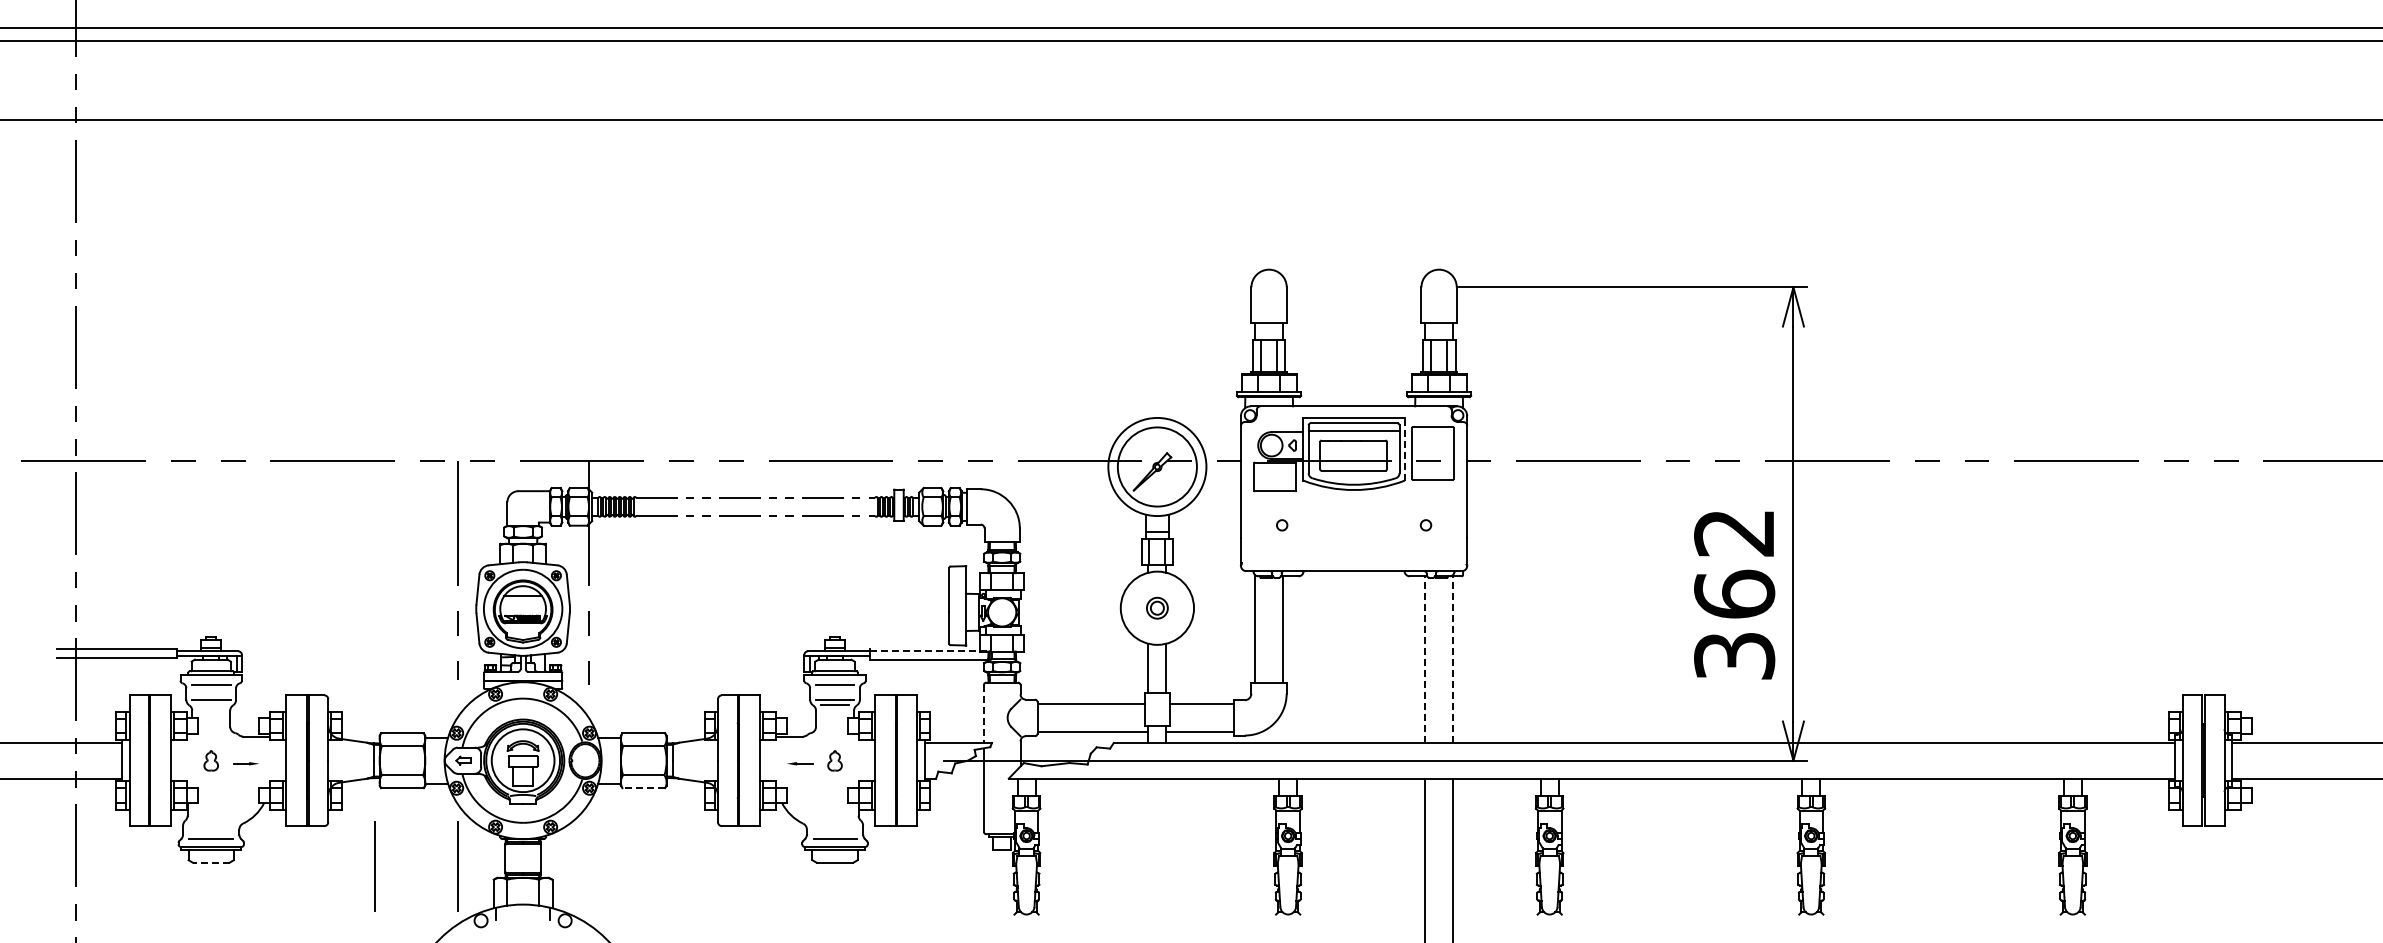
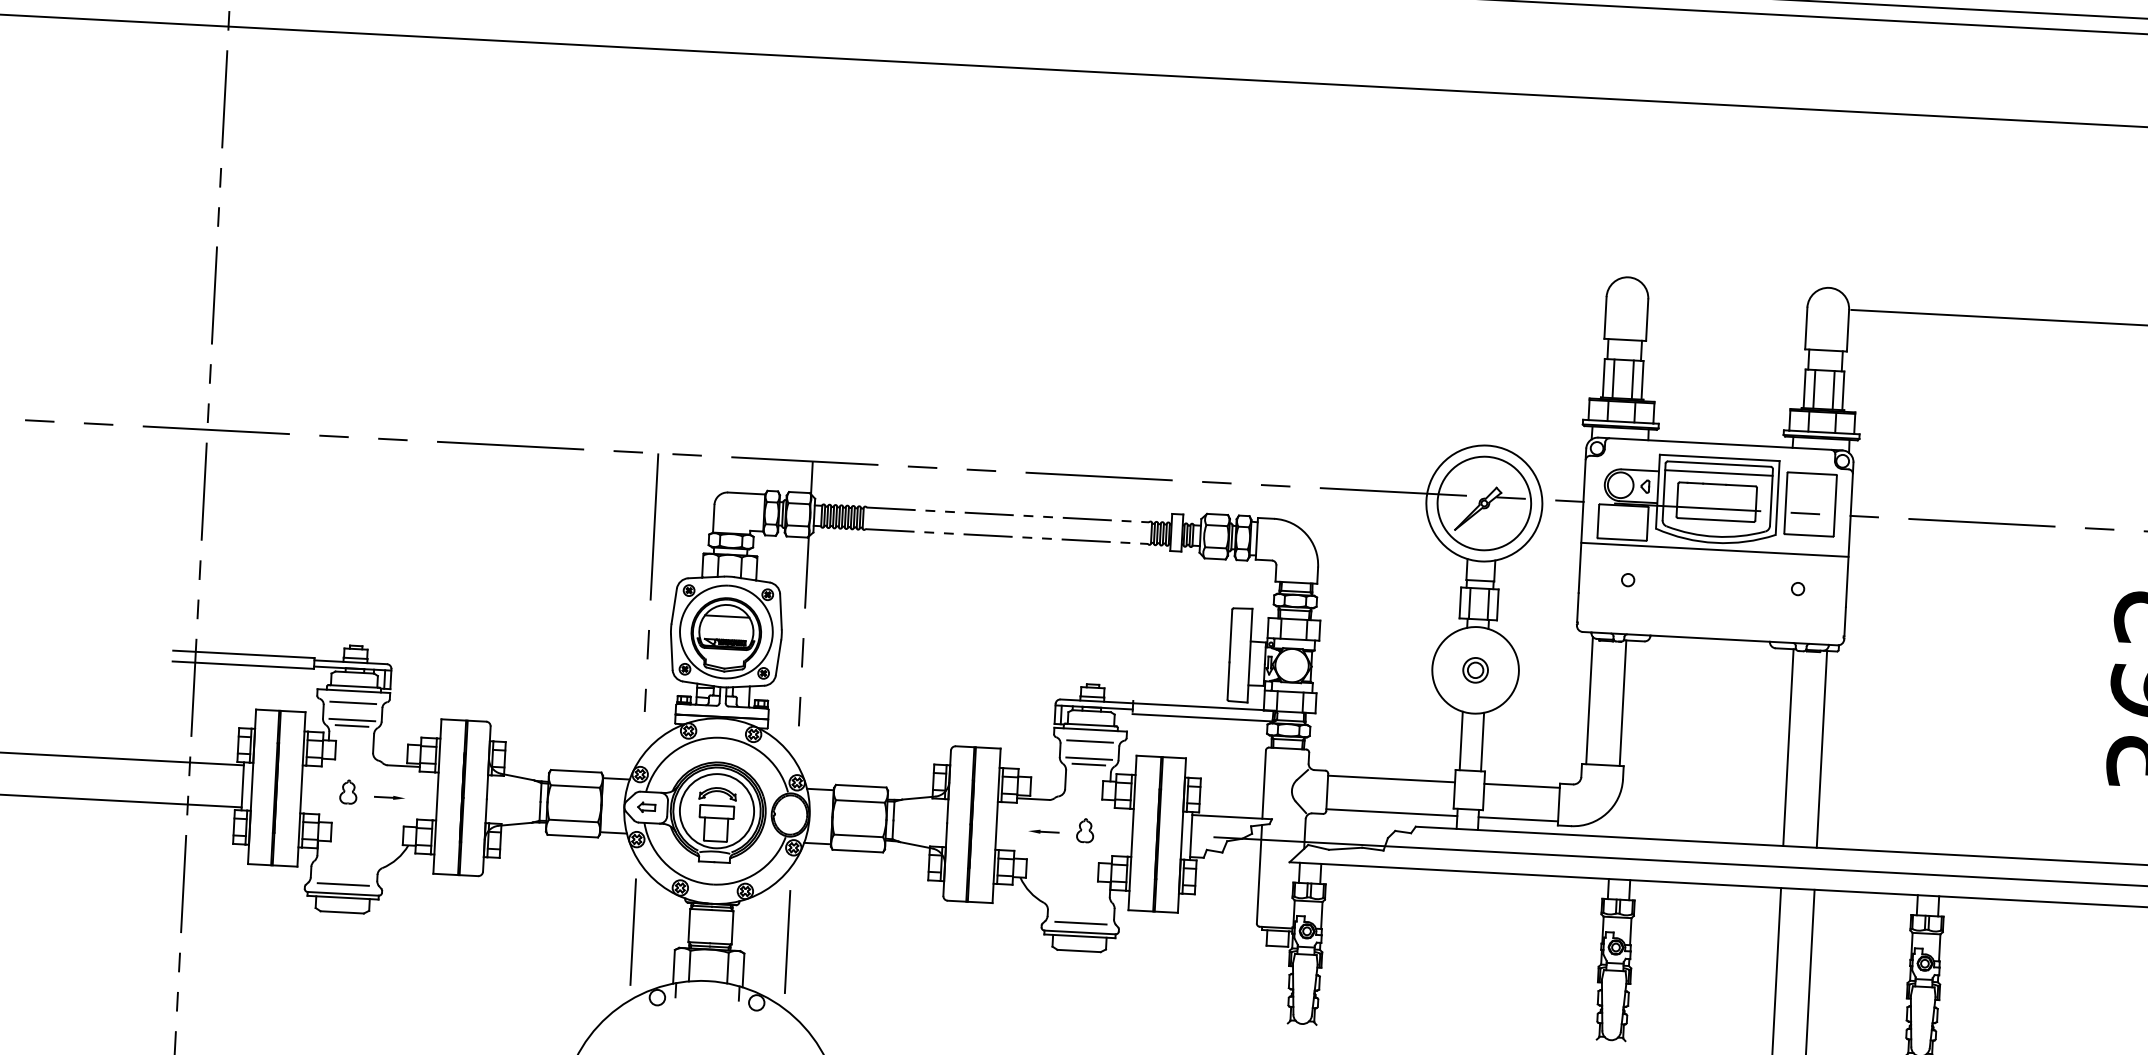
line: (1404, 448) -> (1777, 496), dashed -> solid
line: (1353, 495) -> (1714, 549), added
line: (929, 651) -> (1203, 707), dashed -> solid
line: (1424, 659) -> (1787, 747), dashed -> solid
line: (1453, 659) -> (1822, 749), dashed -> solid
line: (210, 704) -> (351, 725), added
line: (983, 714) -> (1263, 785), dashed -> solid
line: (643, 788) -> (857, 851), dashed -> solid
line: (210, 862) -> (341, 912), dashed -> solid
line: (374, 866) -> (534, 926), removed
line: (588, 867) -> (787, 941), added

